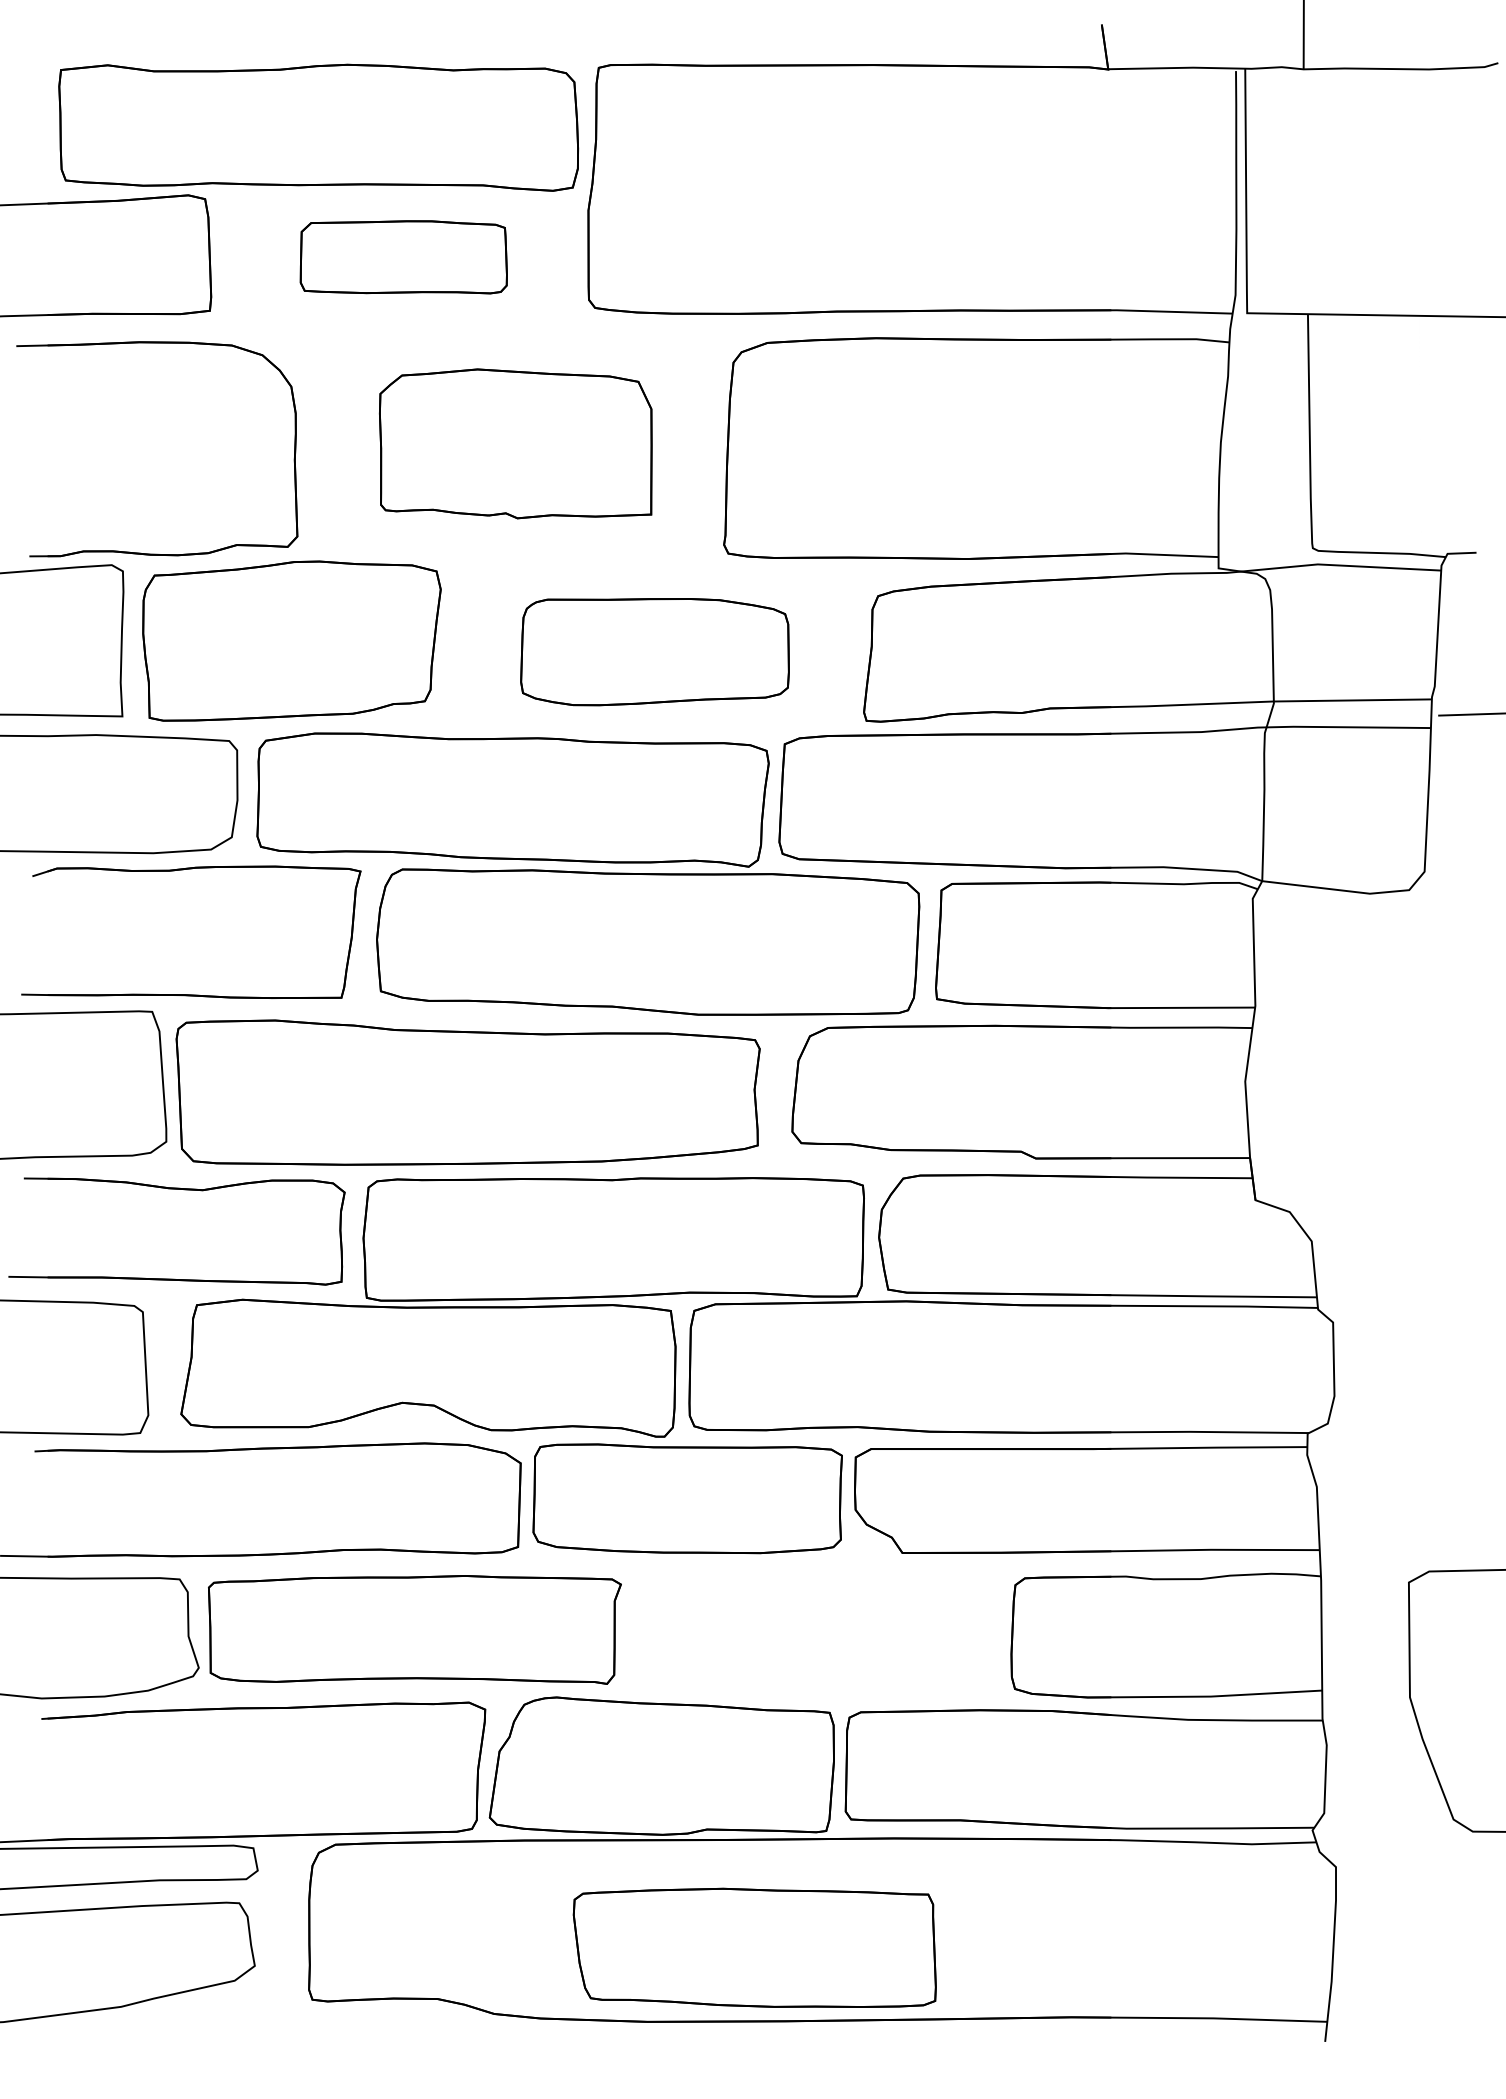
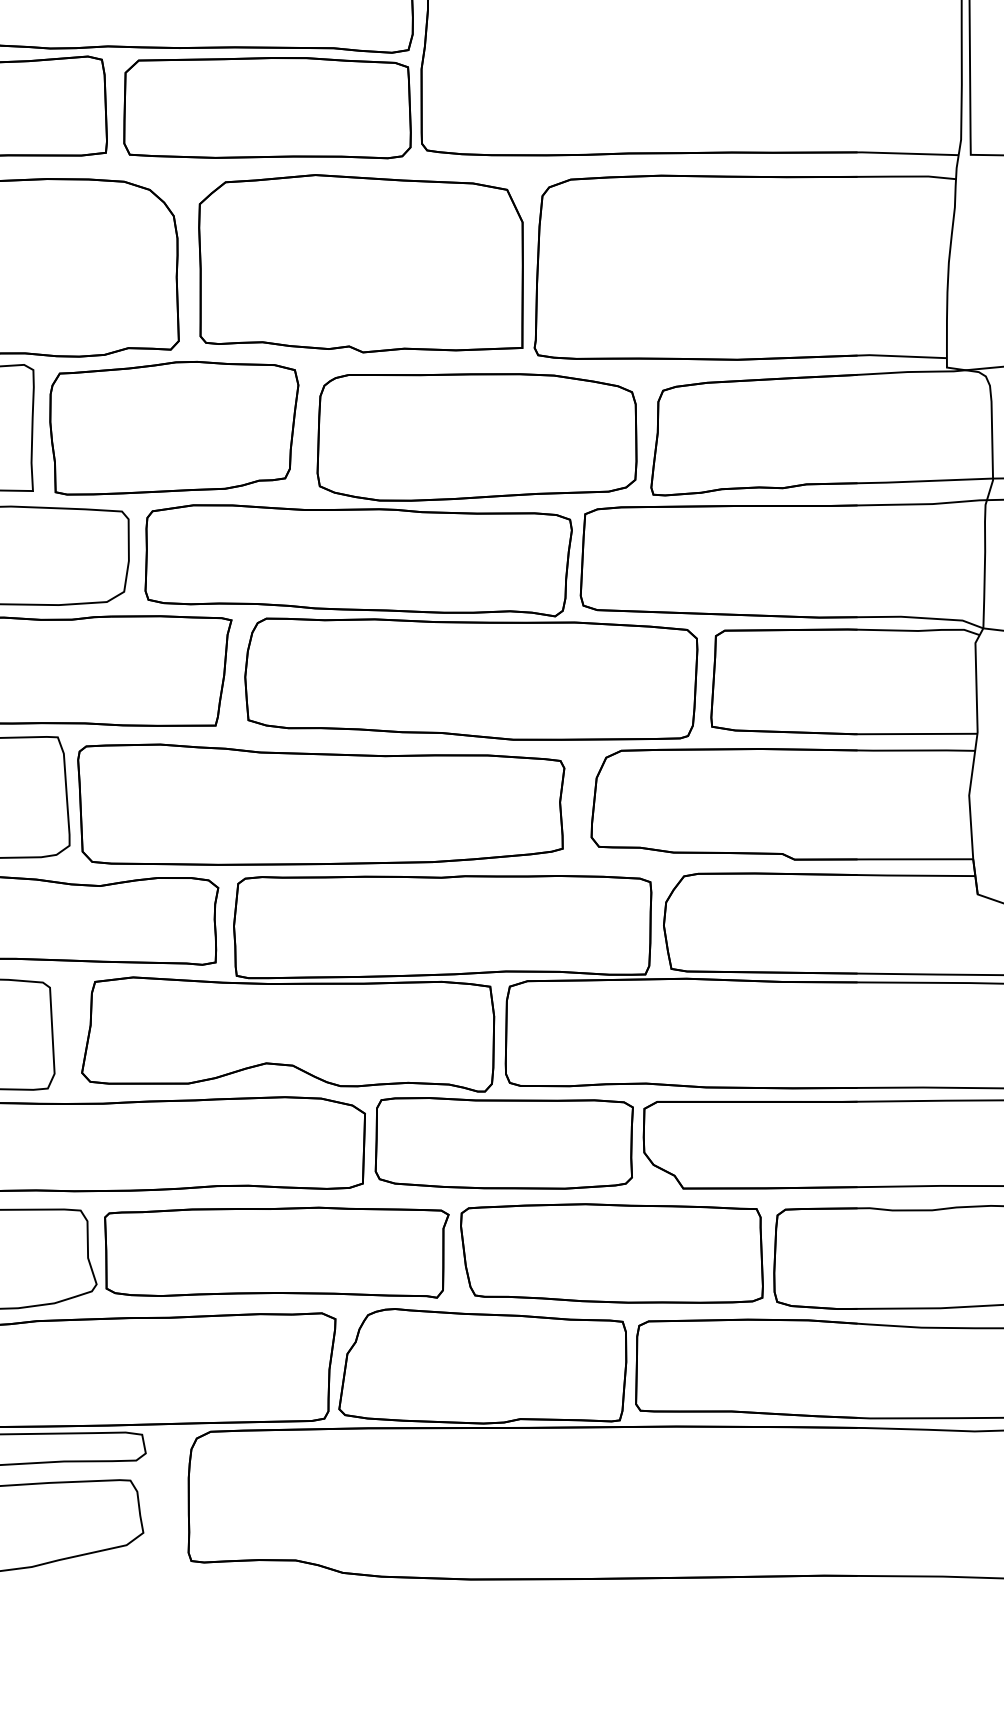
part: (403, 257) -> (267, 108), size x1.67
part: (515, 443) -> (360, 263), size x1.43
part: (654, 651) -> (476, 436), size x1.43
part: (754, 1947) -> (611, 1253), moved

